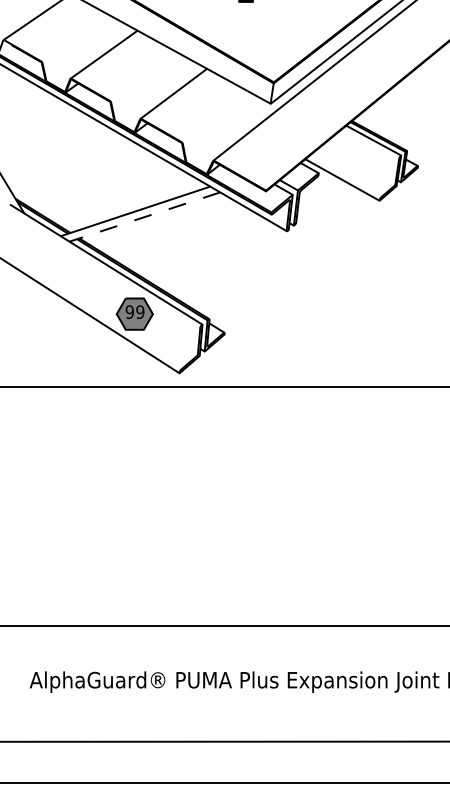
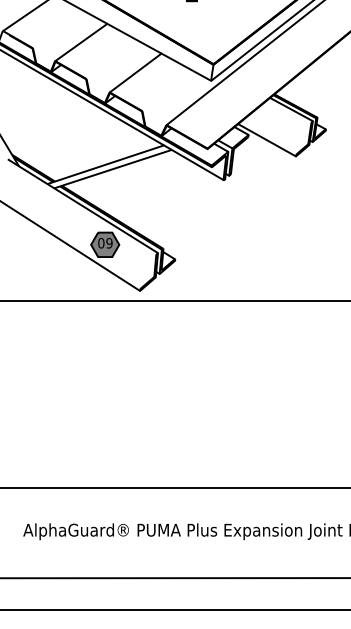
line: (142, 217) -> (111, 169), dashed -> solid
text: (128, 312) -> (100, 243), 99 -> 09

